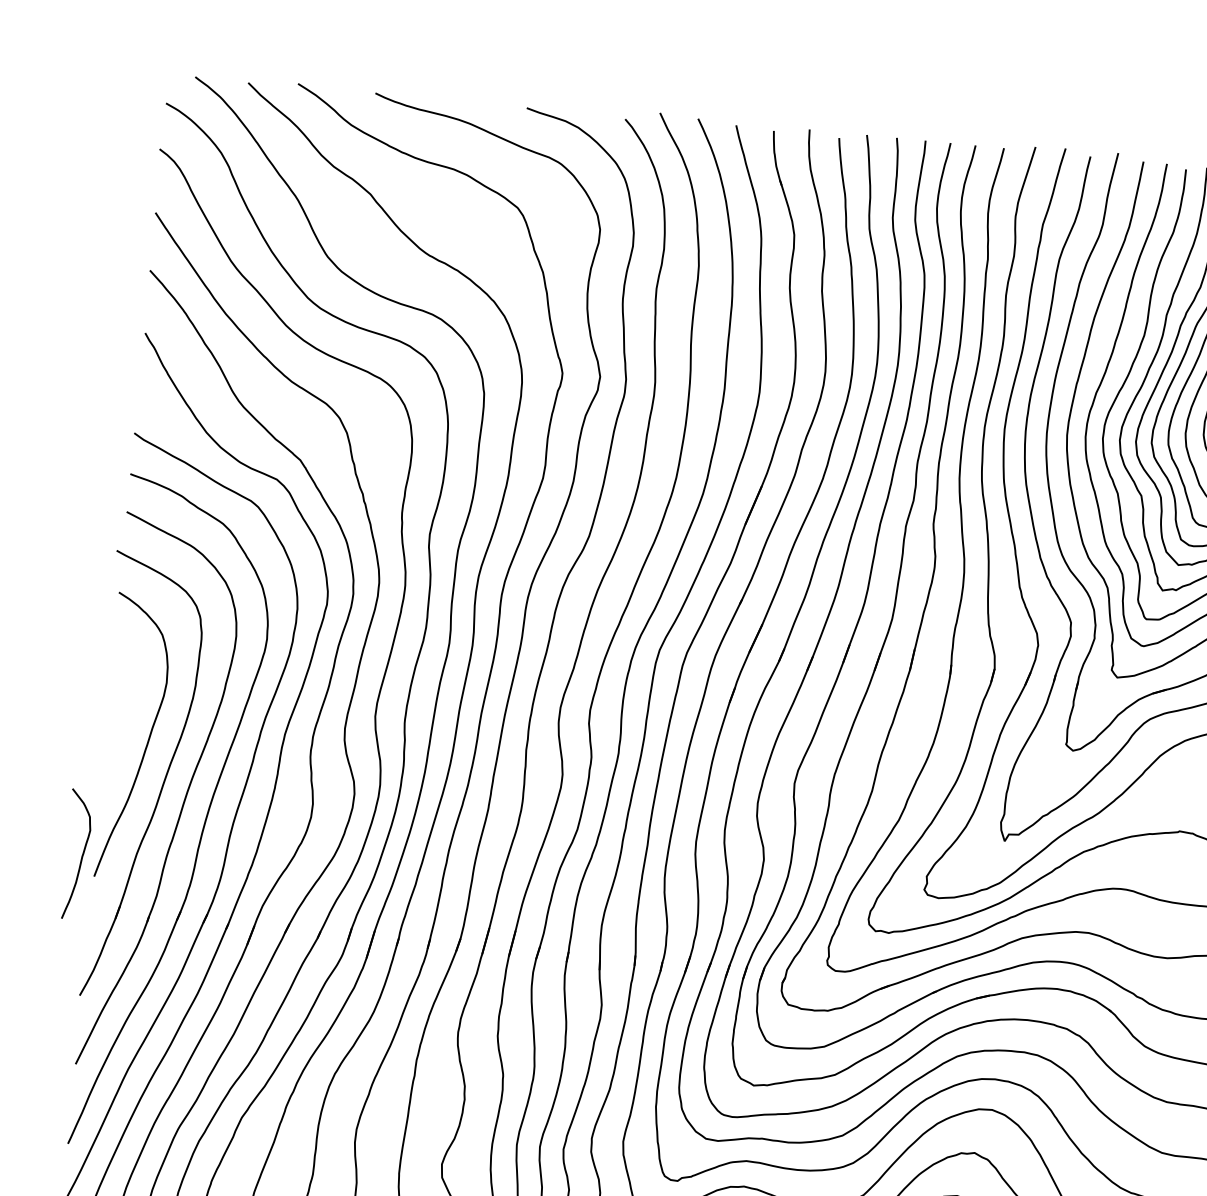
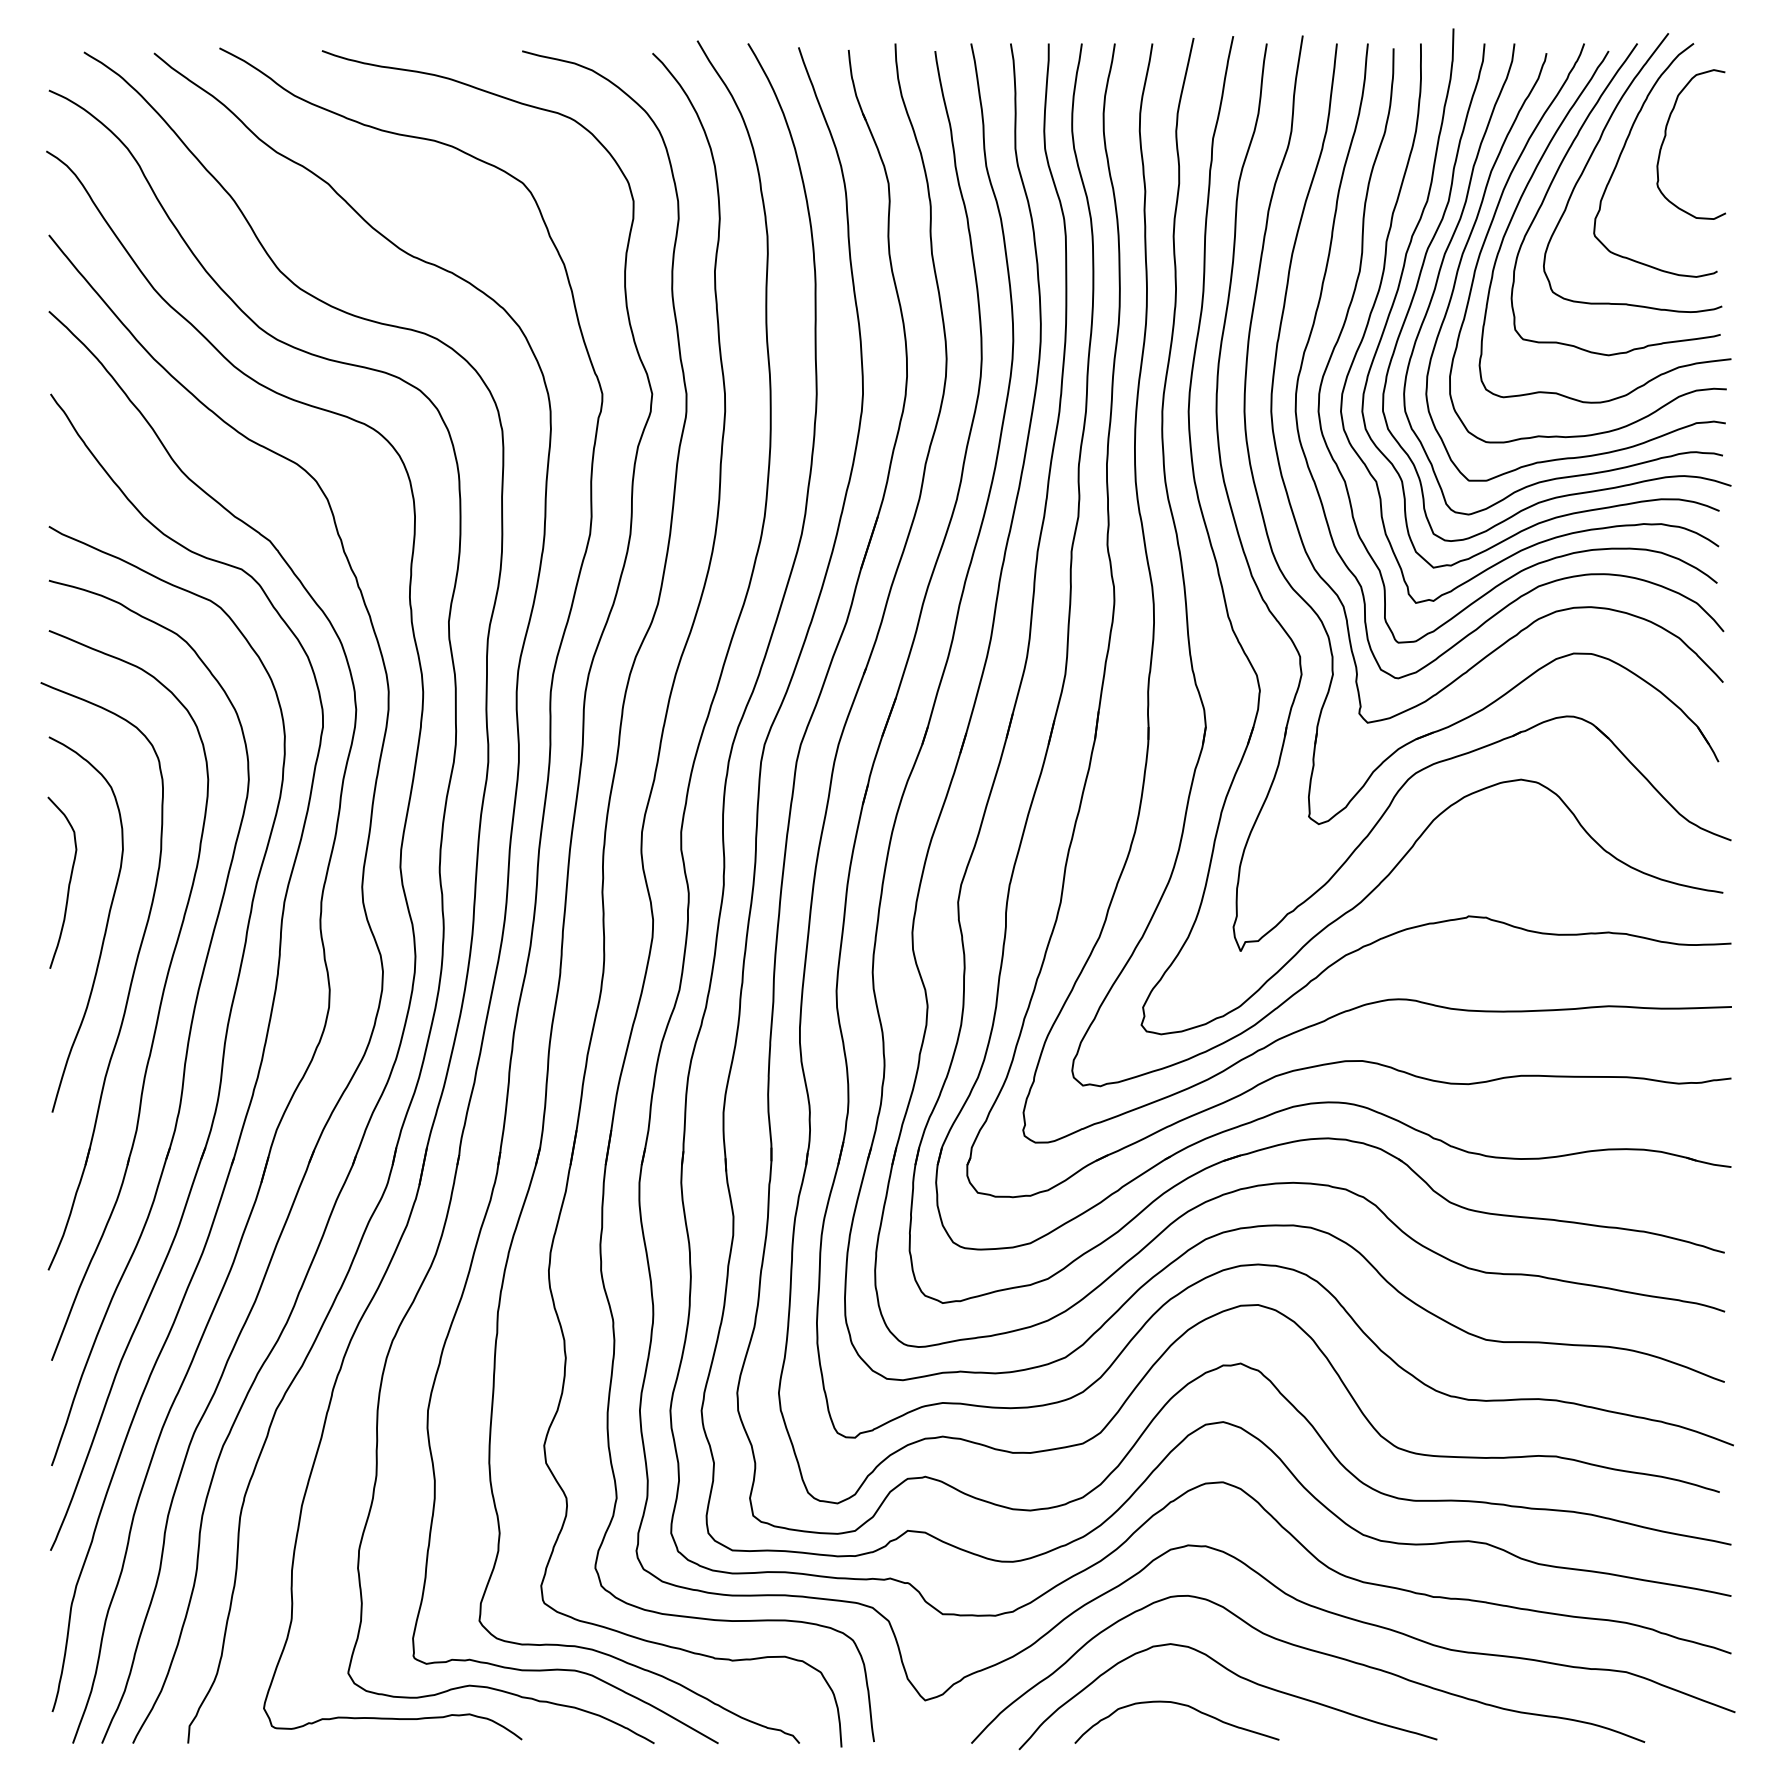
curve: (81, 855) -> (68, 883), moved

